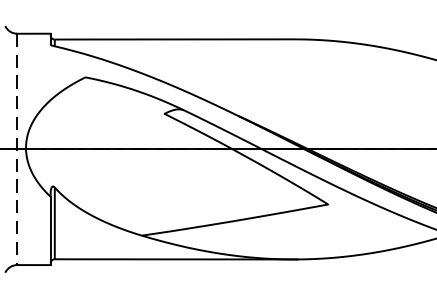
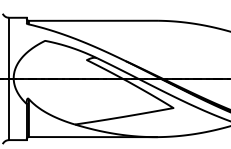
line: (18, 150) -> (9, 79), dashed -> solid

